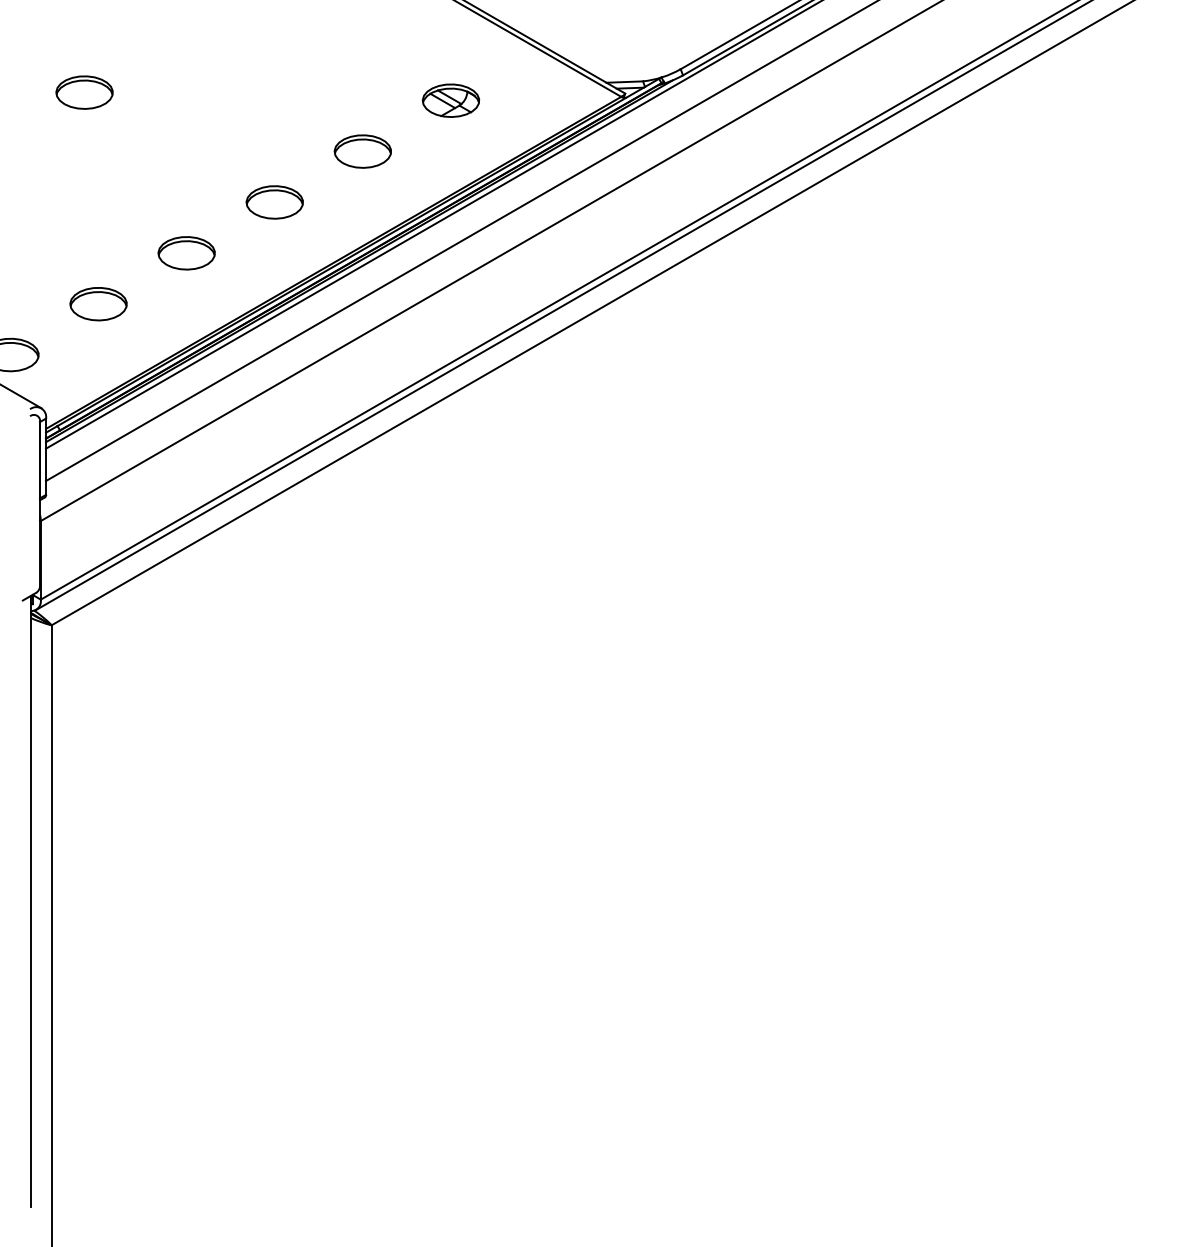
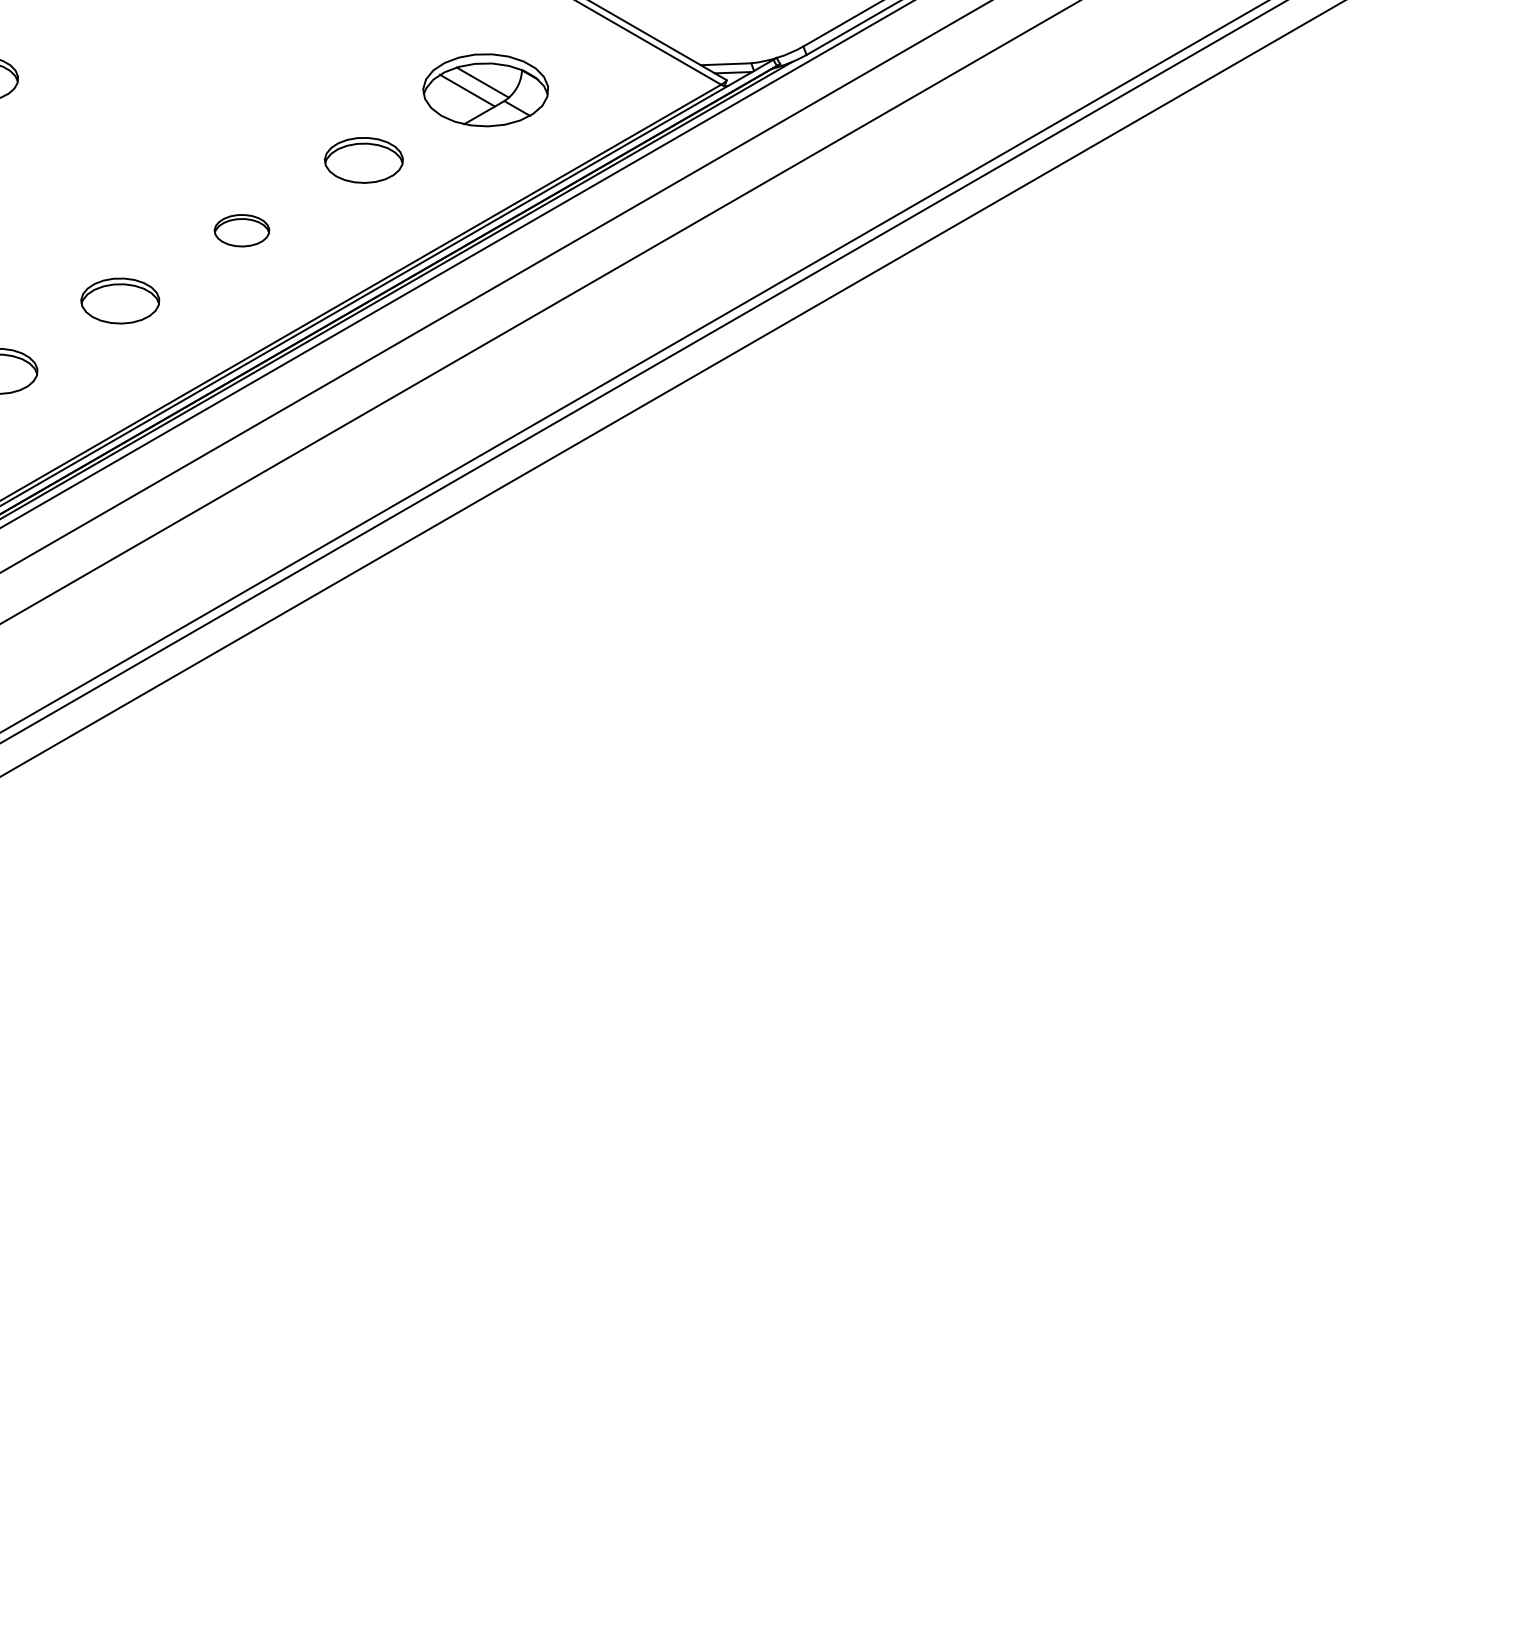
part: (450, 100) -> (485, 89), size x1.6
part: (274, 202) -> (241, 230), size x0.7

